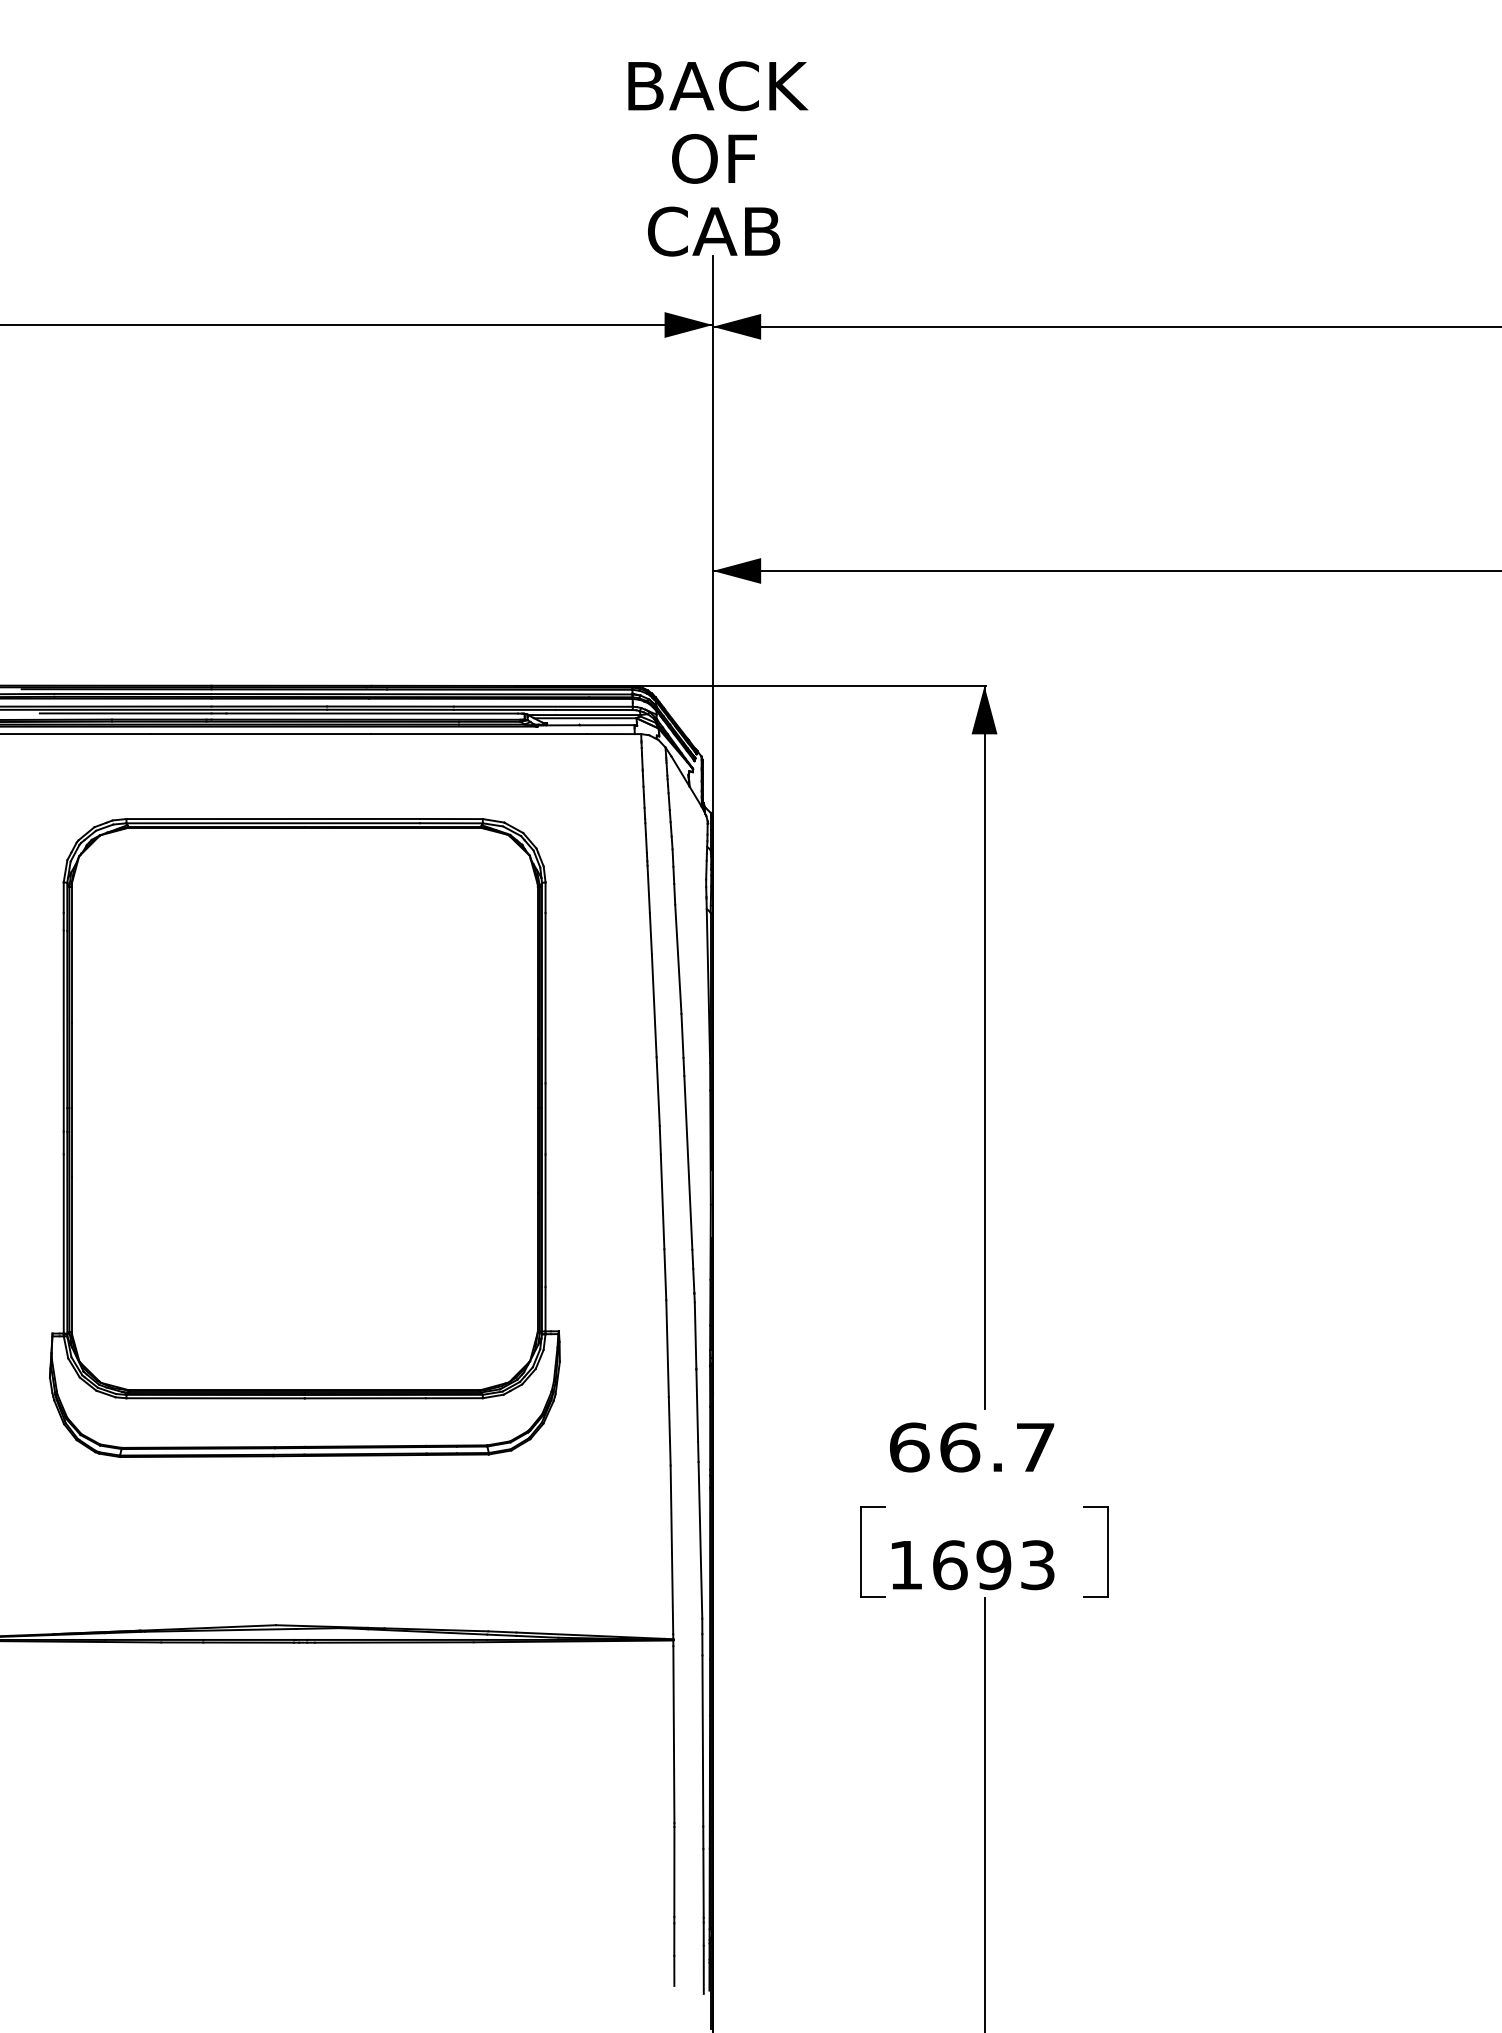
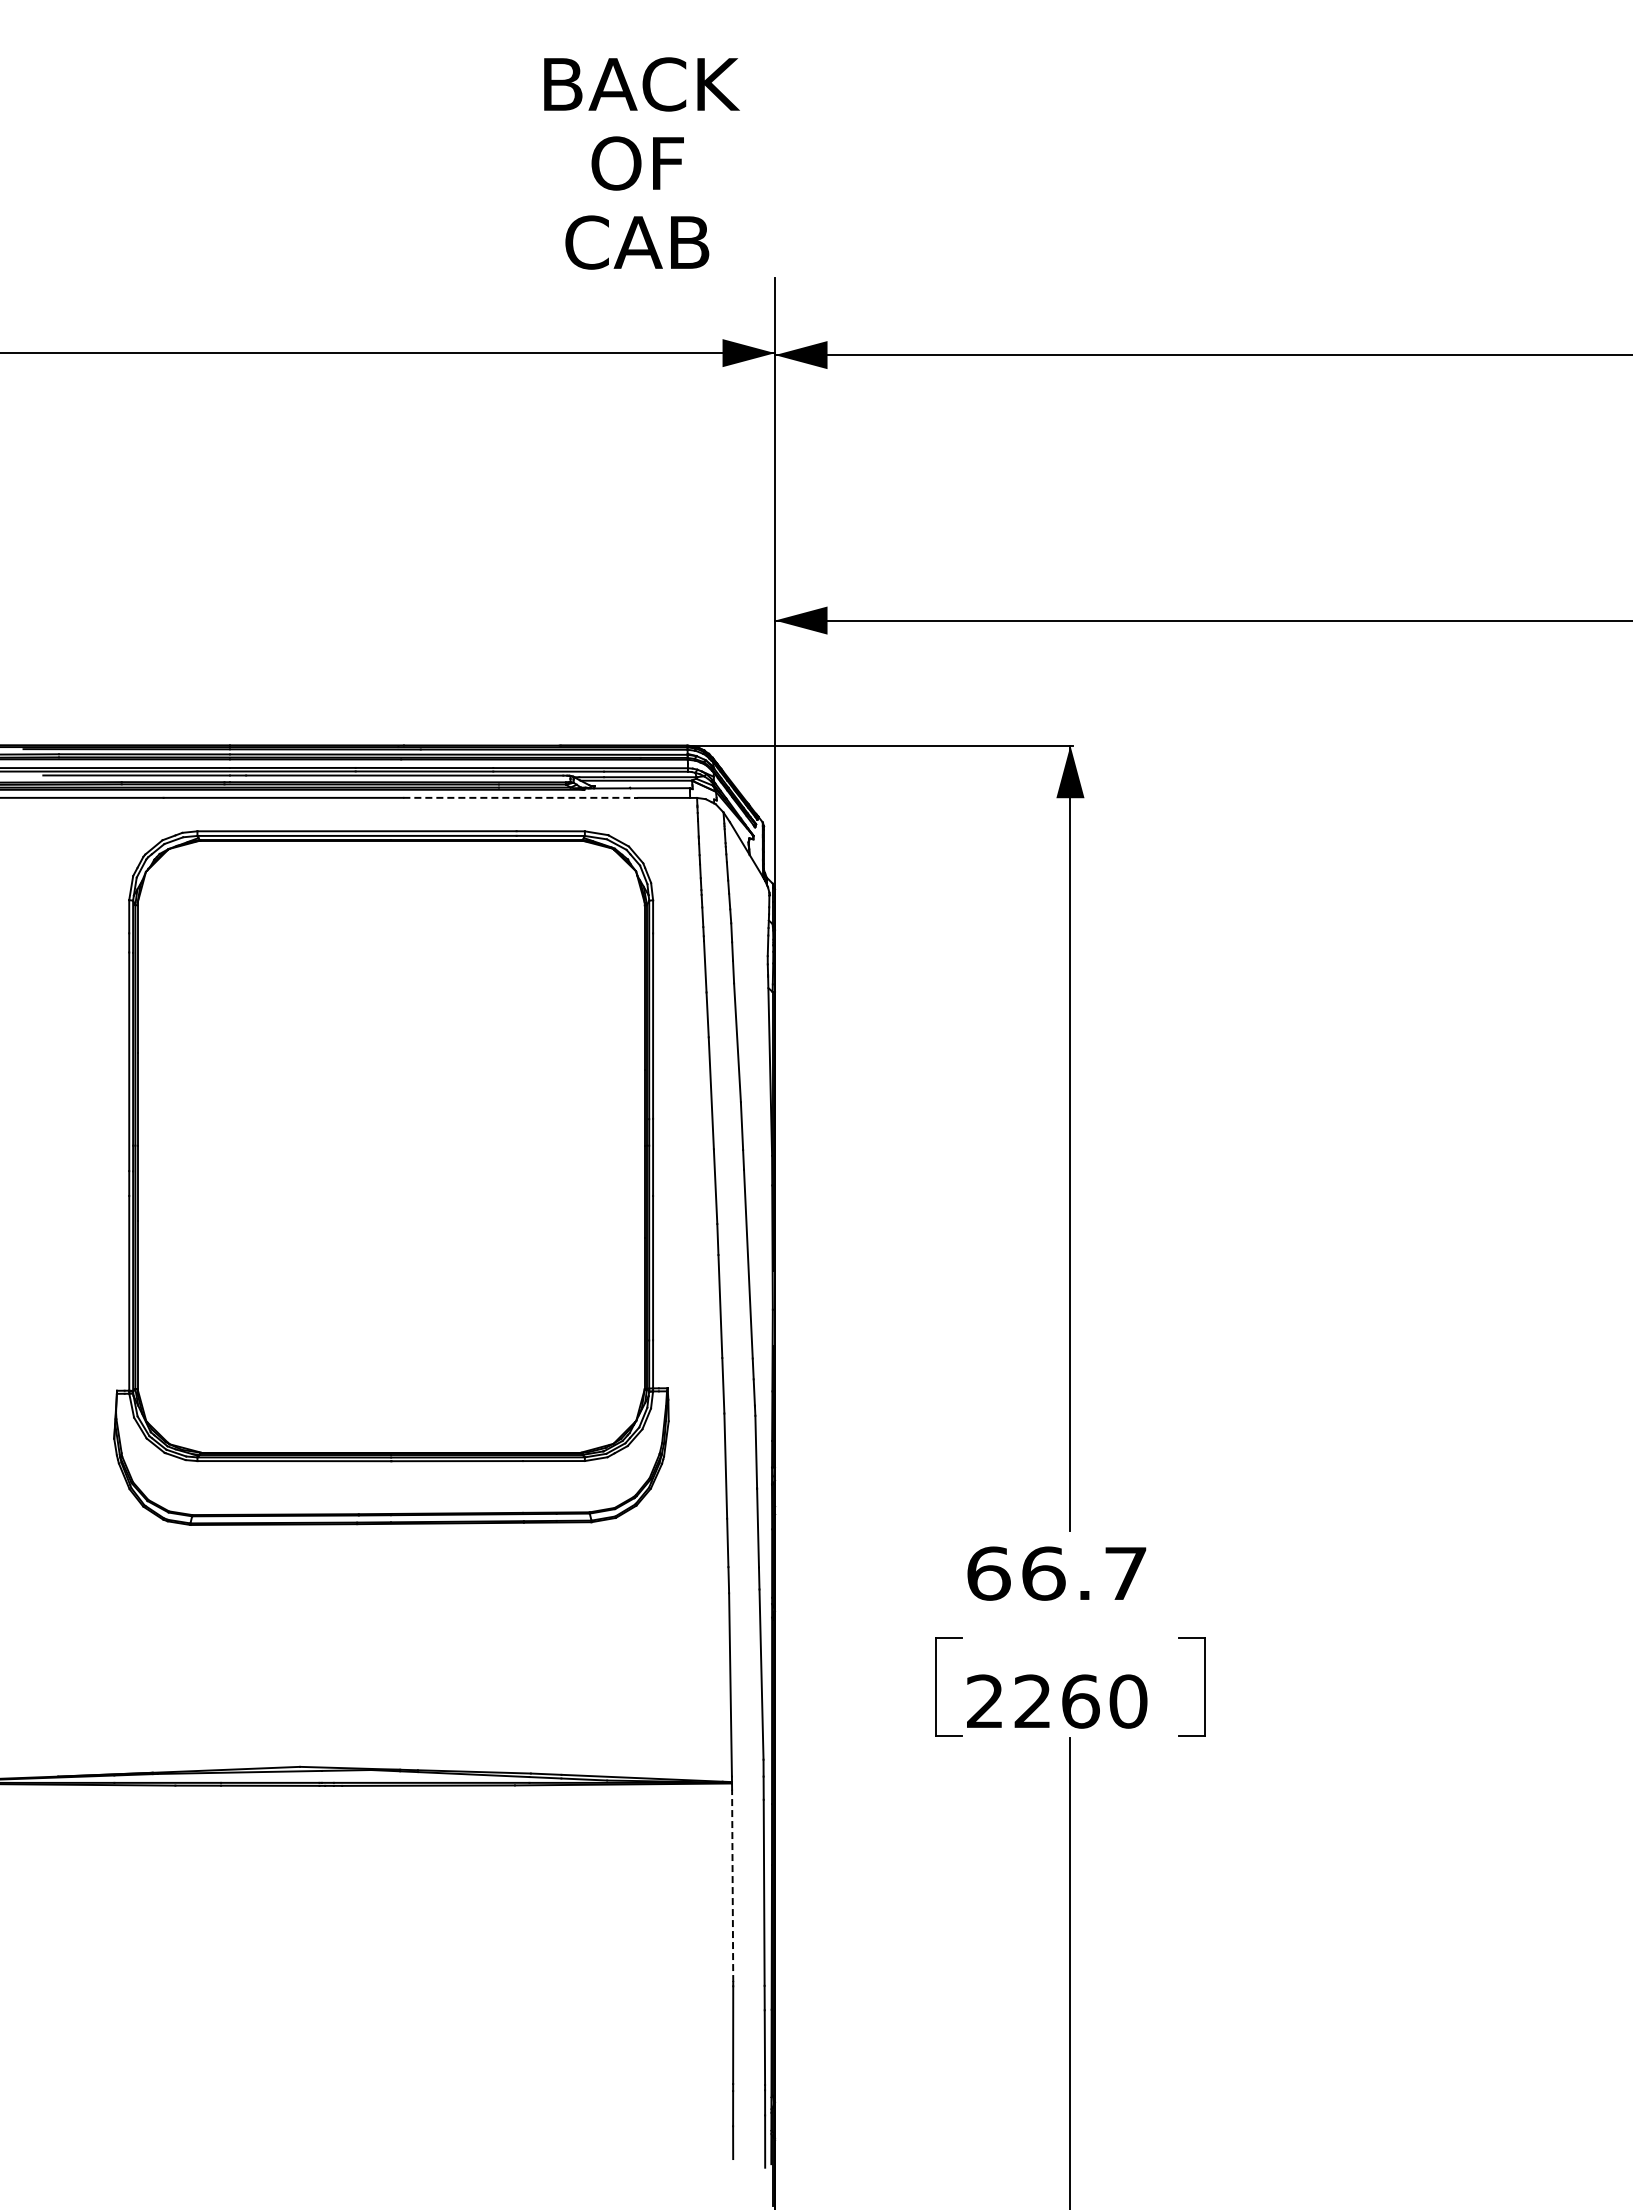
text: (717, 158) -> (641, 163), moved
line: (479, 733) -> (521, 797), solid -> dashed
part: (304, 1137) -> (391, 1177), moved
text: (972, 1565) -> (1057, 1701), 1693 -> 2260
line: (673, 1734) -> (732, 1885), solid -> dashed

